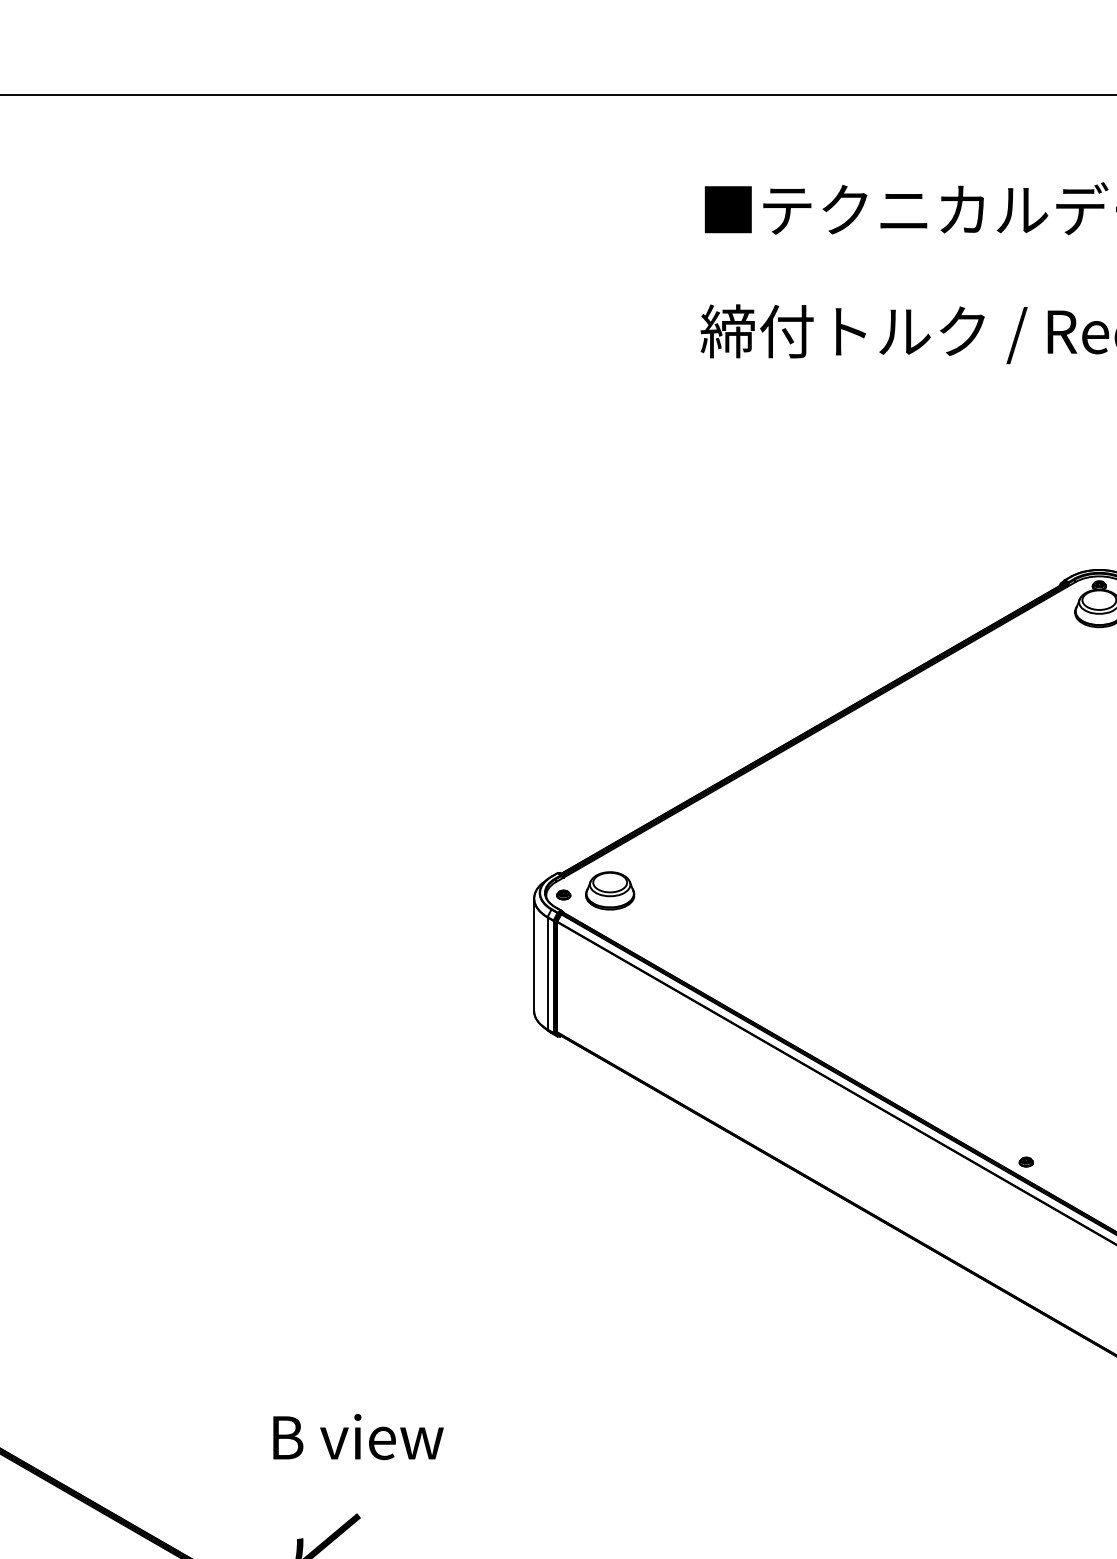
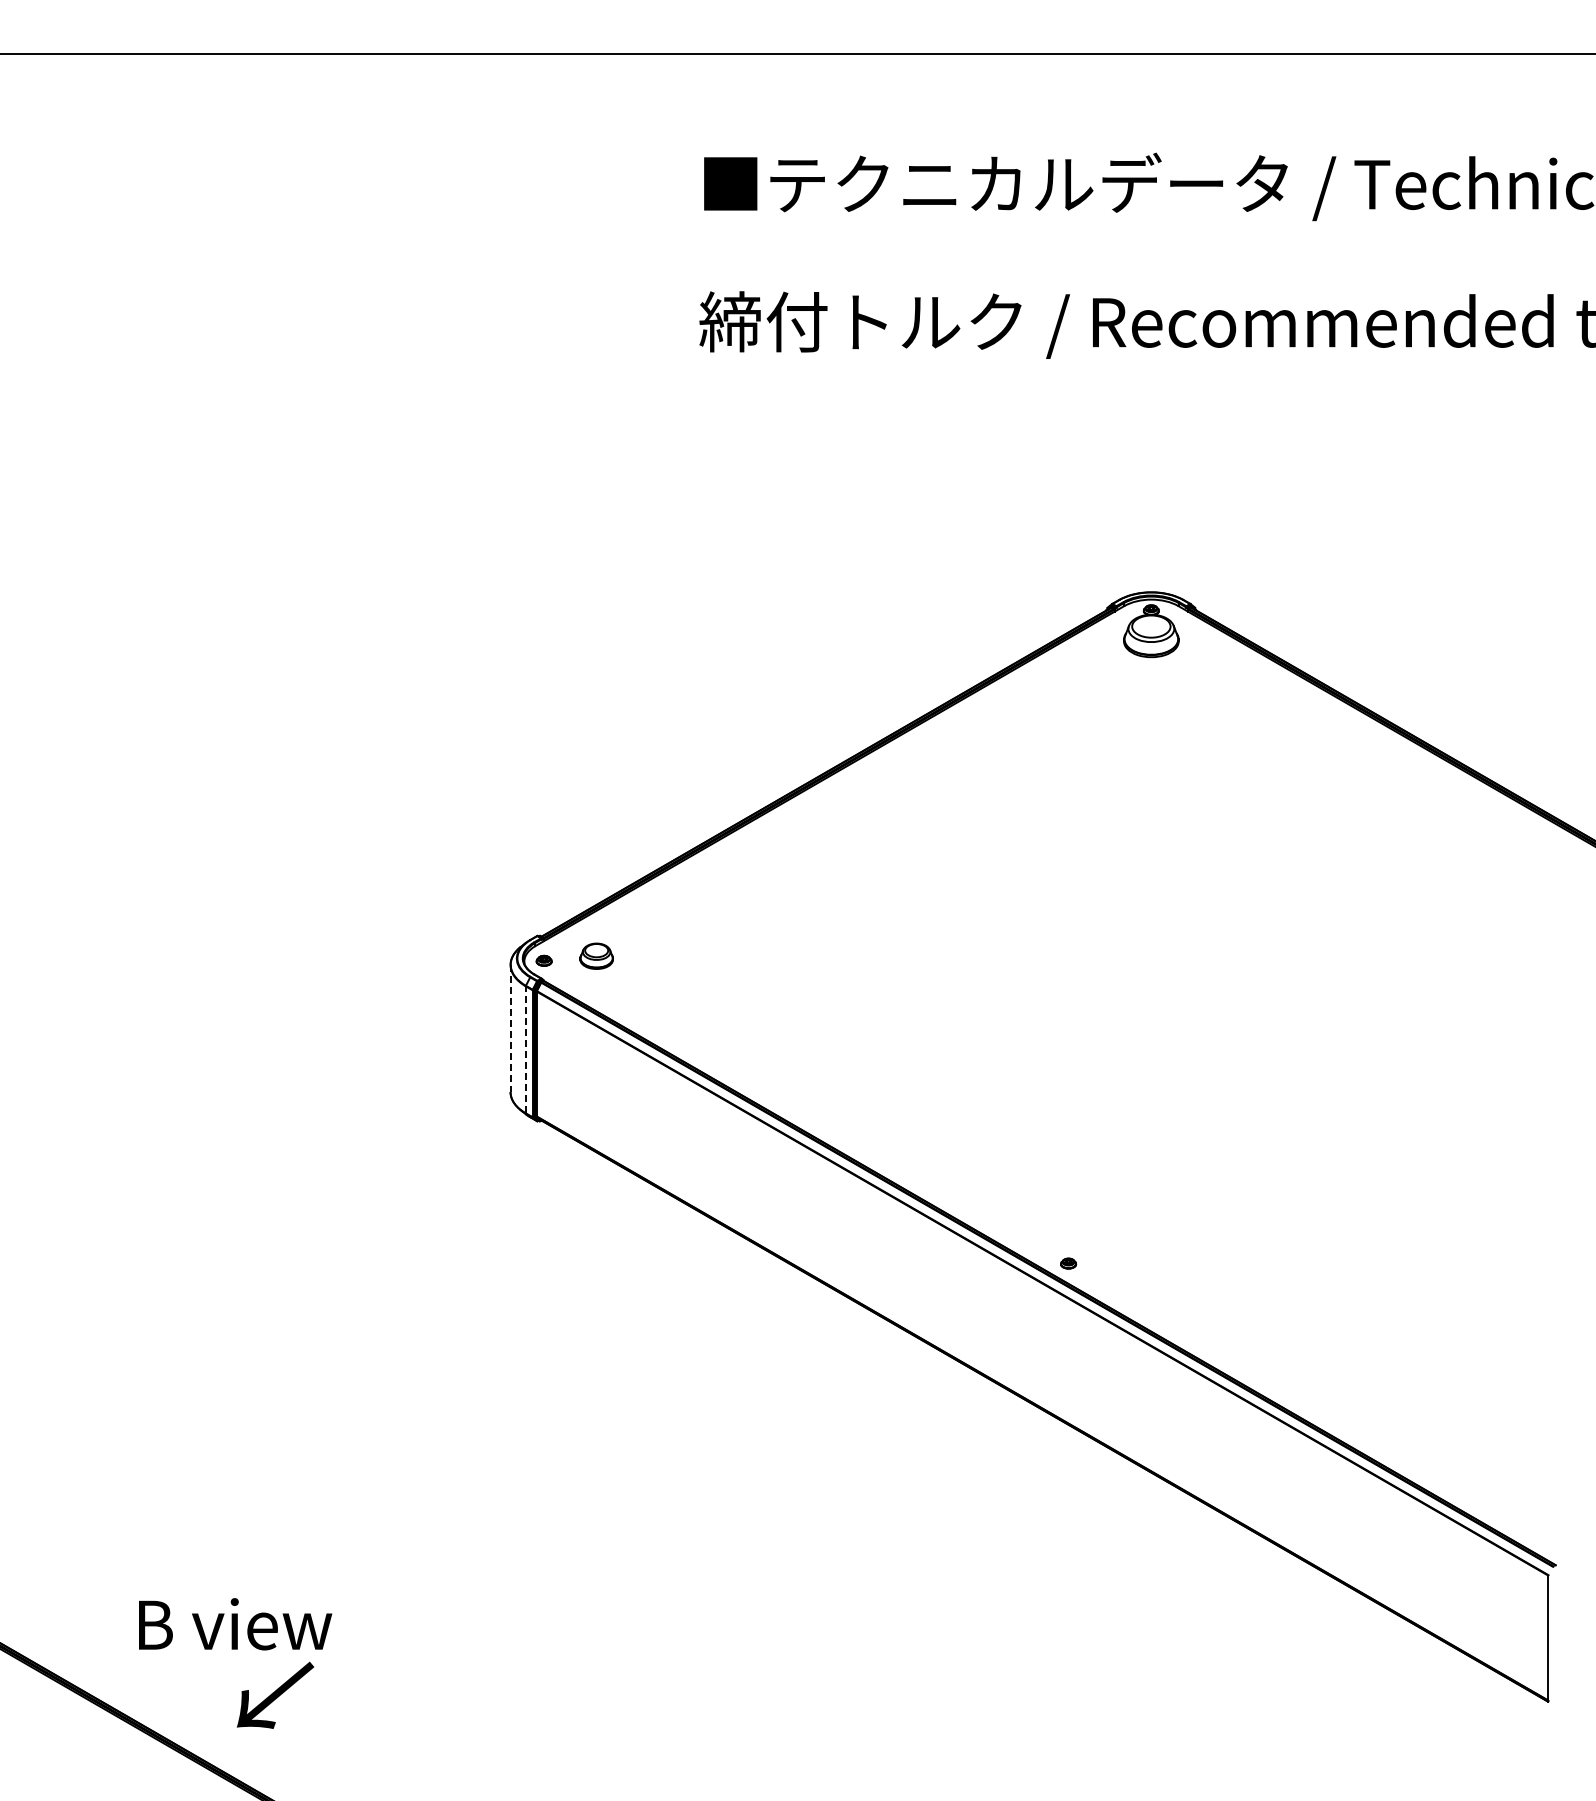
part: (609, 891) -> (596, 956), size x0.6
line: (534, 954) -> (510, 1028), solid -> dashed
line: (547, 973) -> (525, 1049), solid -> dashed
text: (358, 1437) -> (235, 1624), moved

